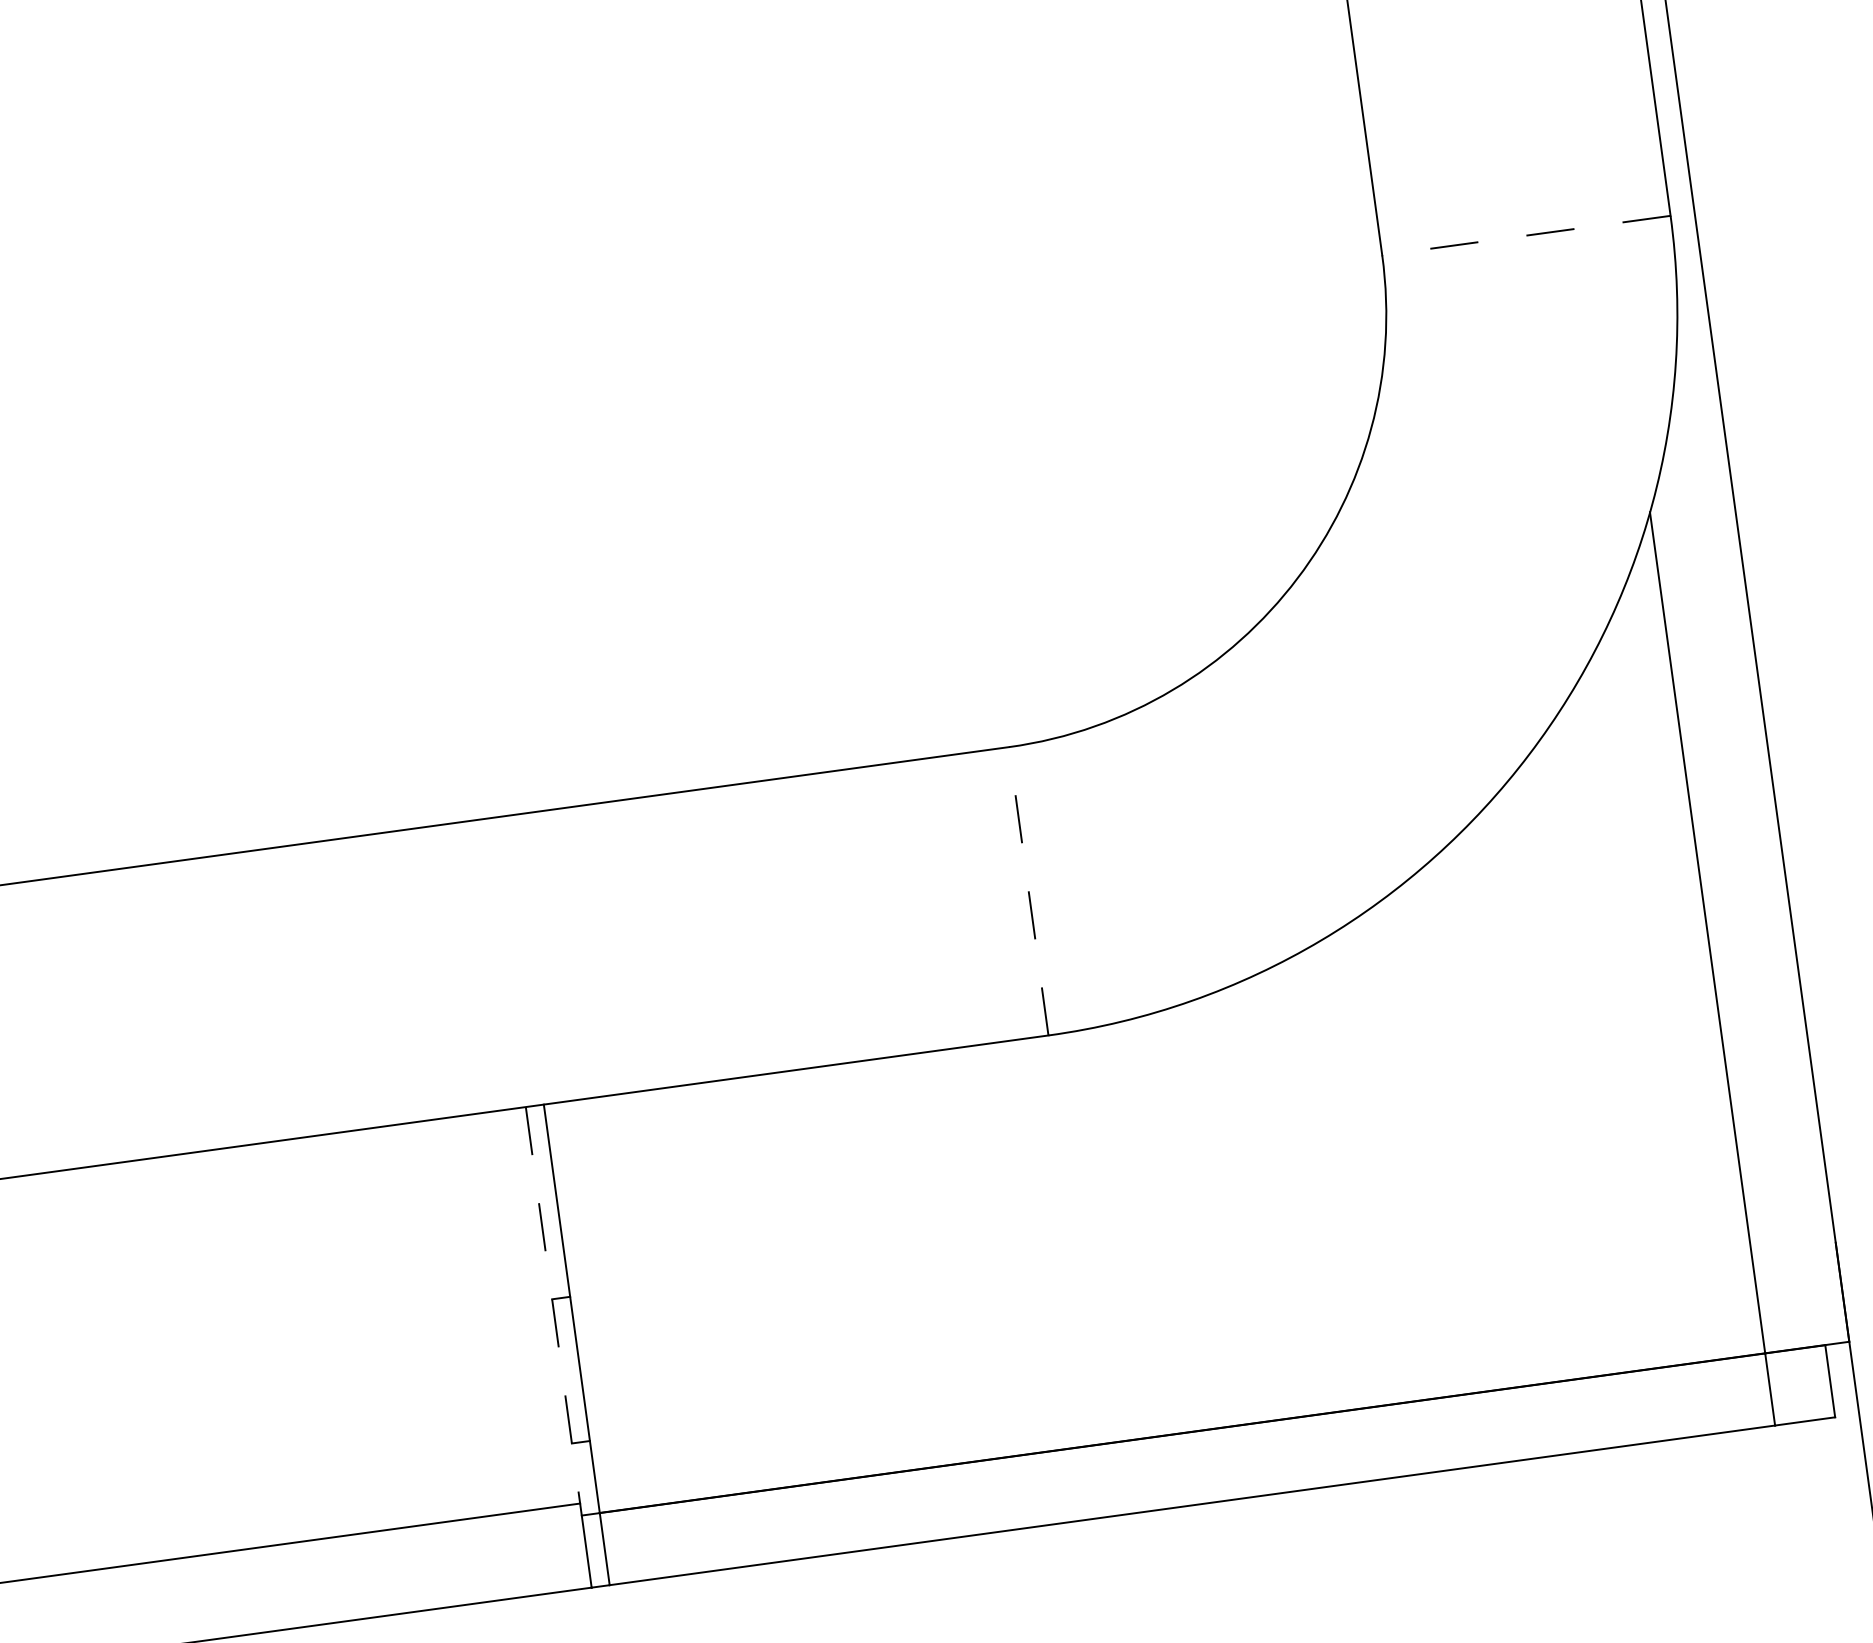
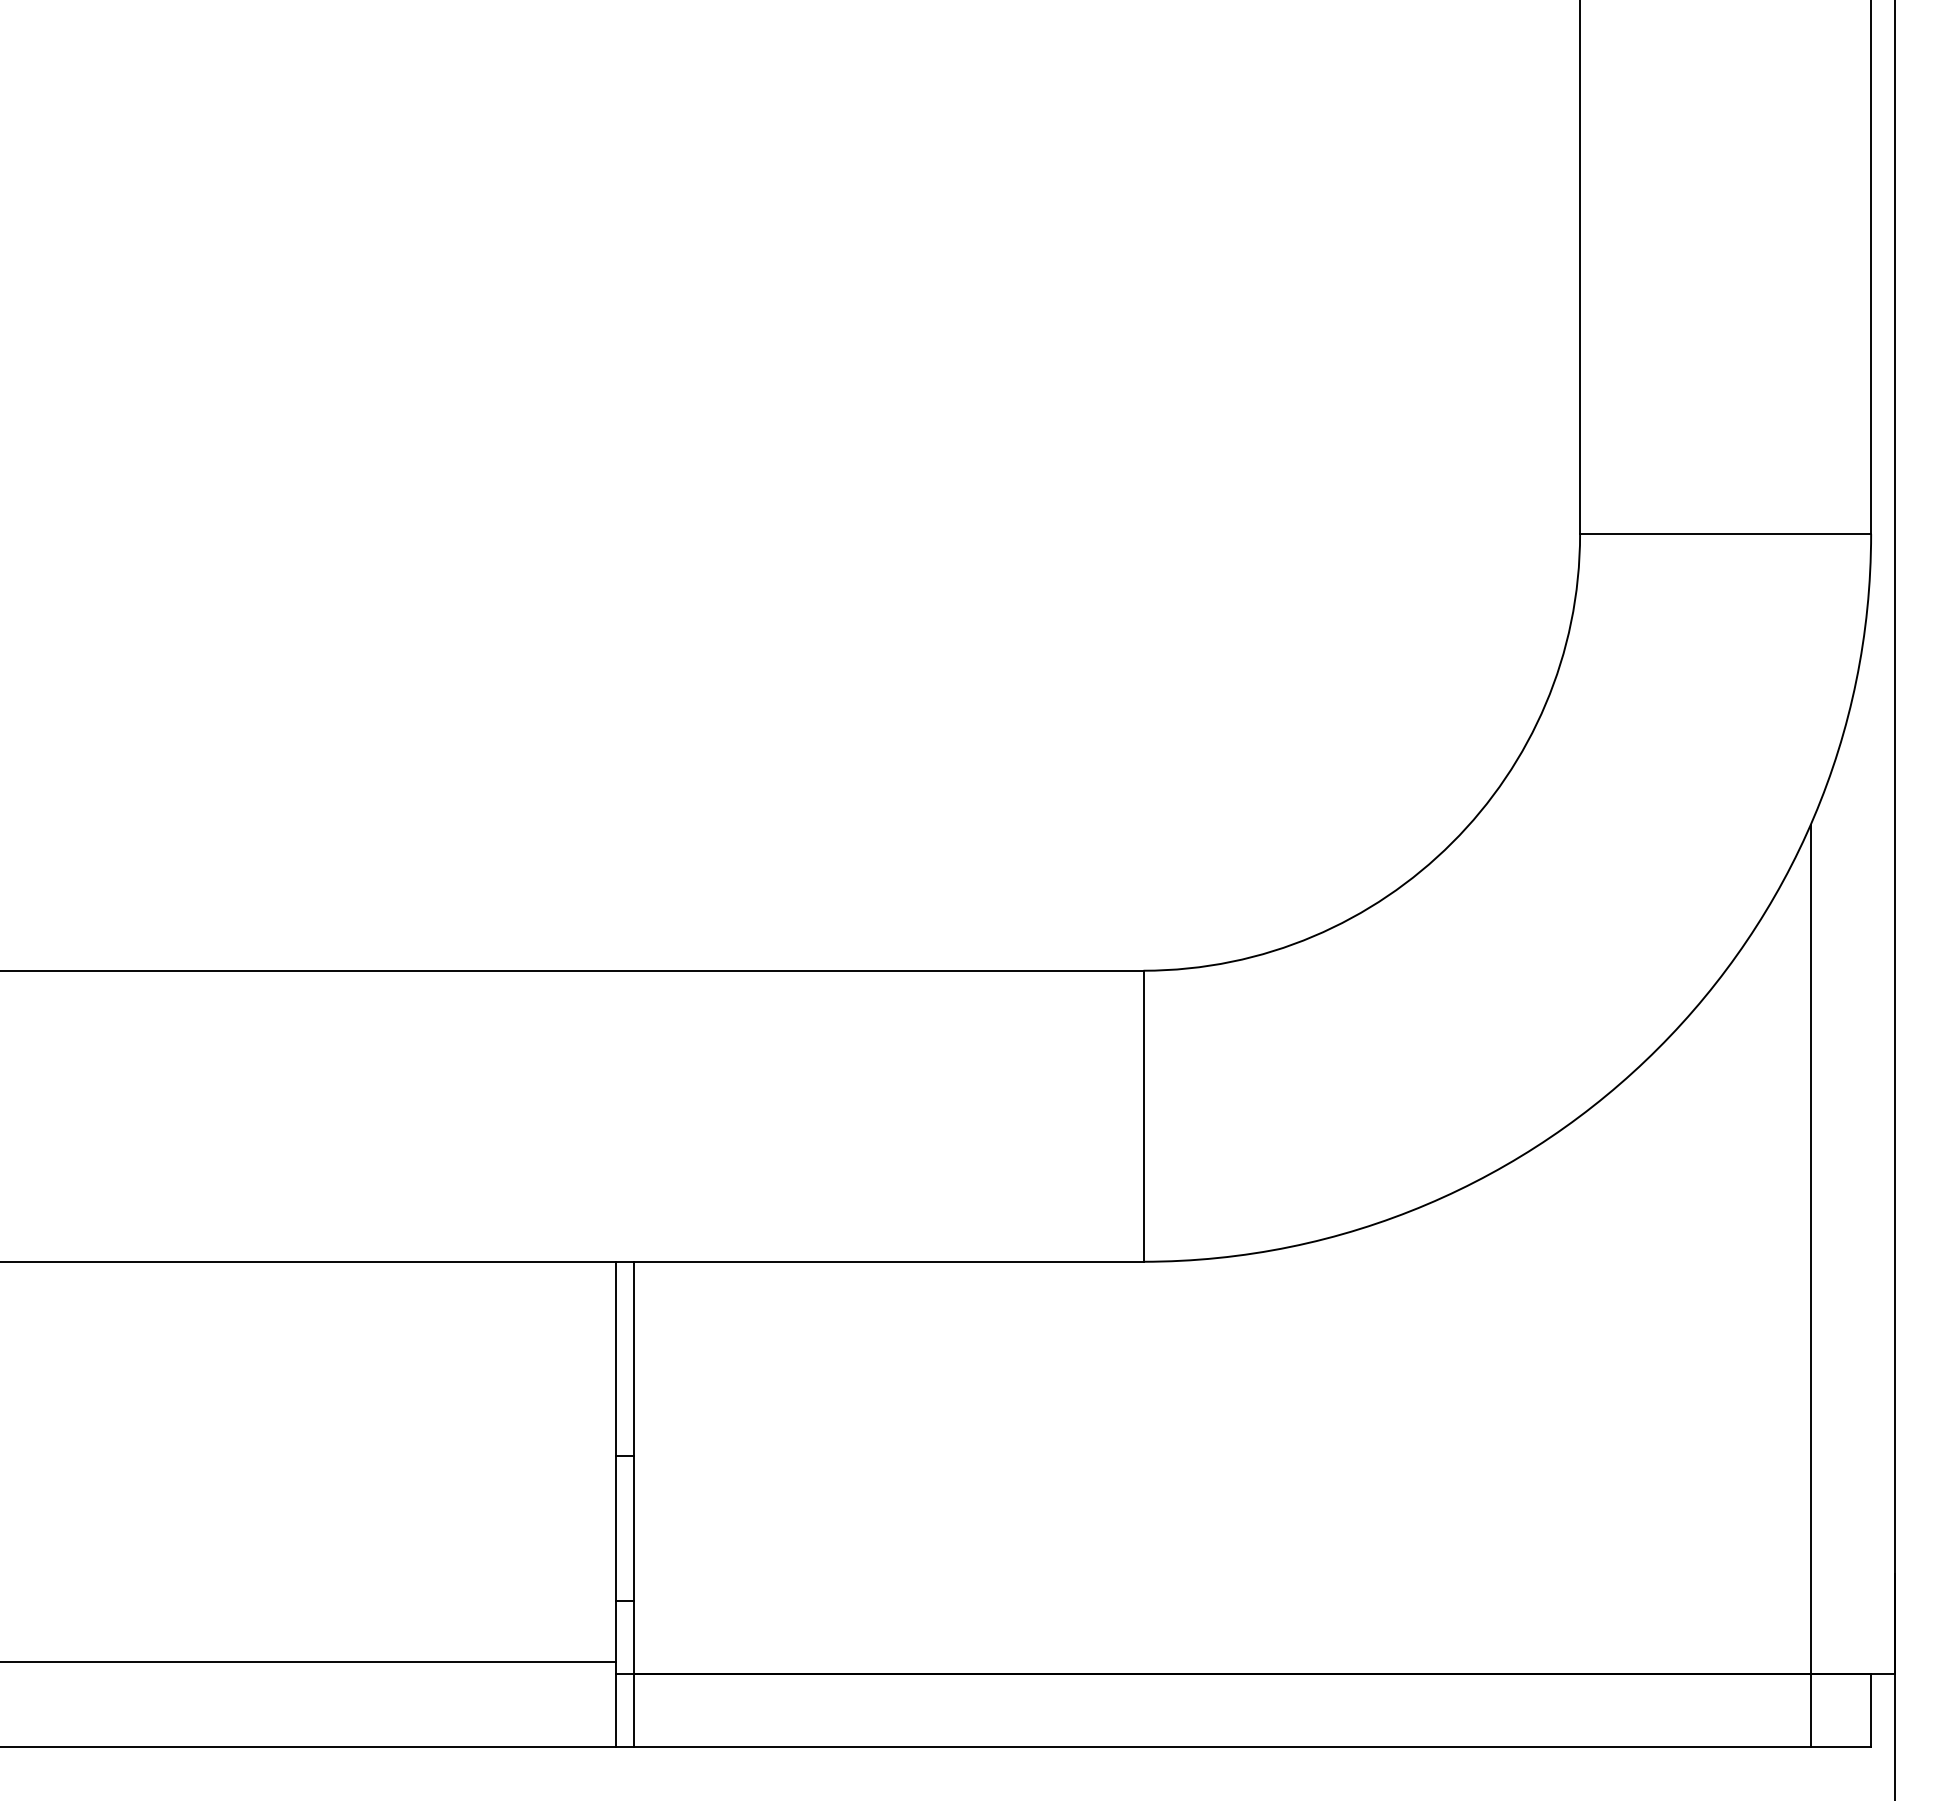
line: (1526, 235) -> (1725, 534), dashed -> solid
line: (1028, 891) -> (1143, 1116), dashed -> solid
line: (553, 1305) -> (616, 1462), dashed -> solid

